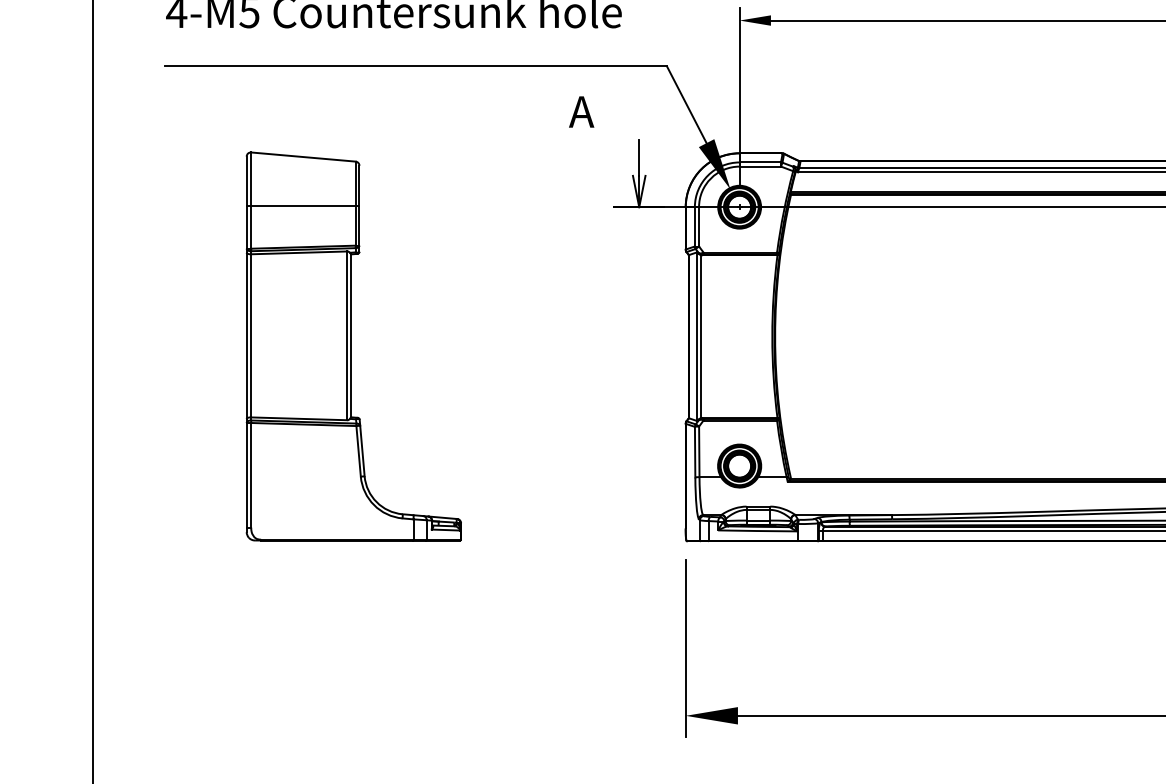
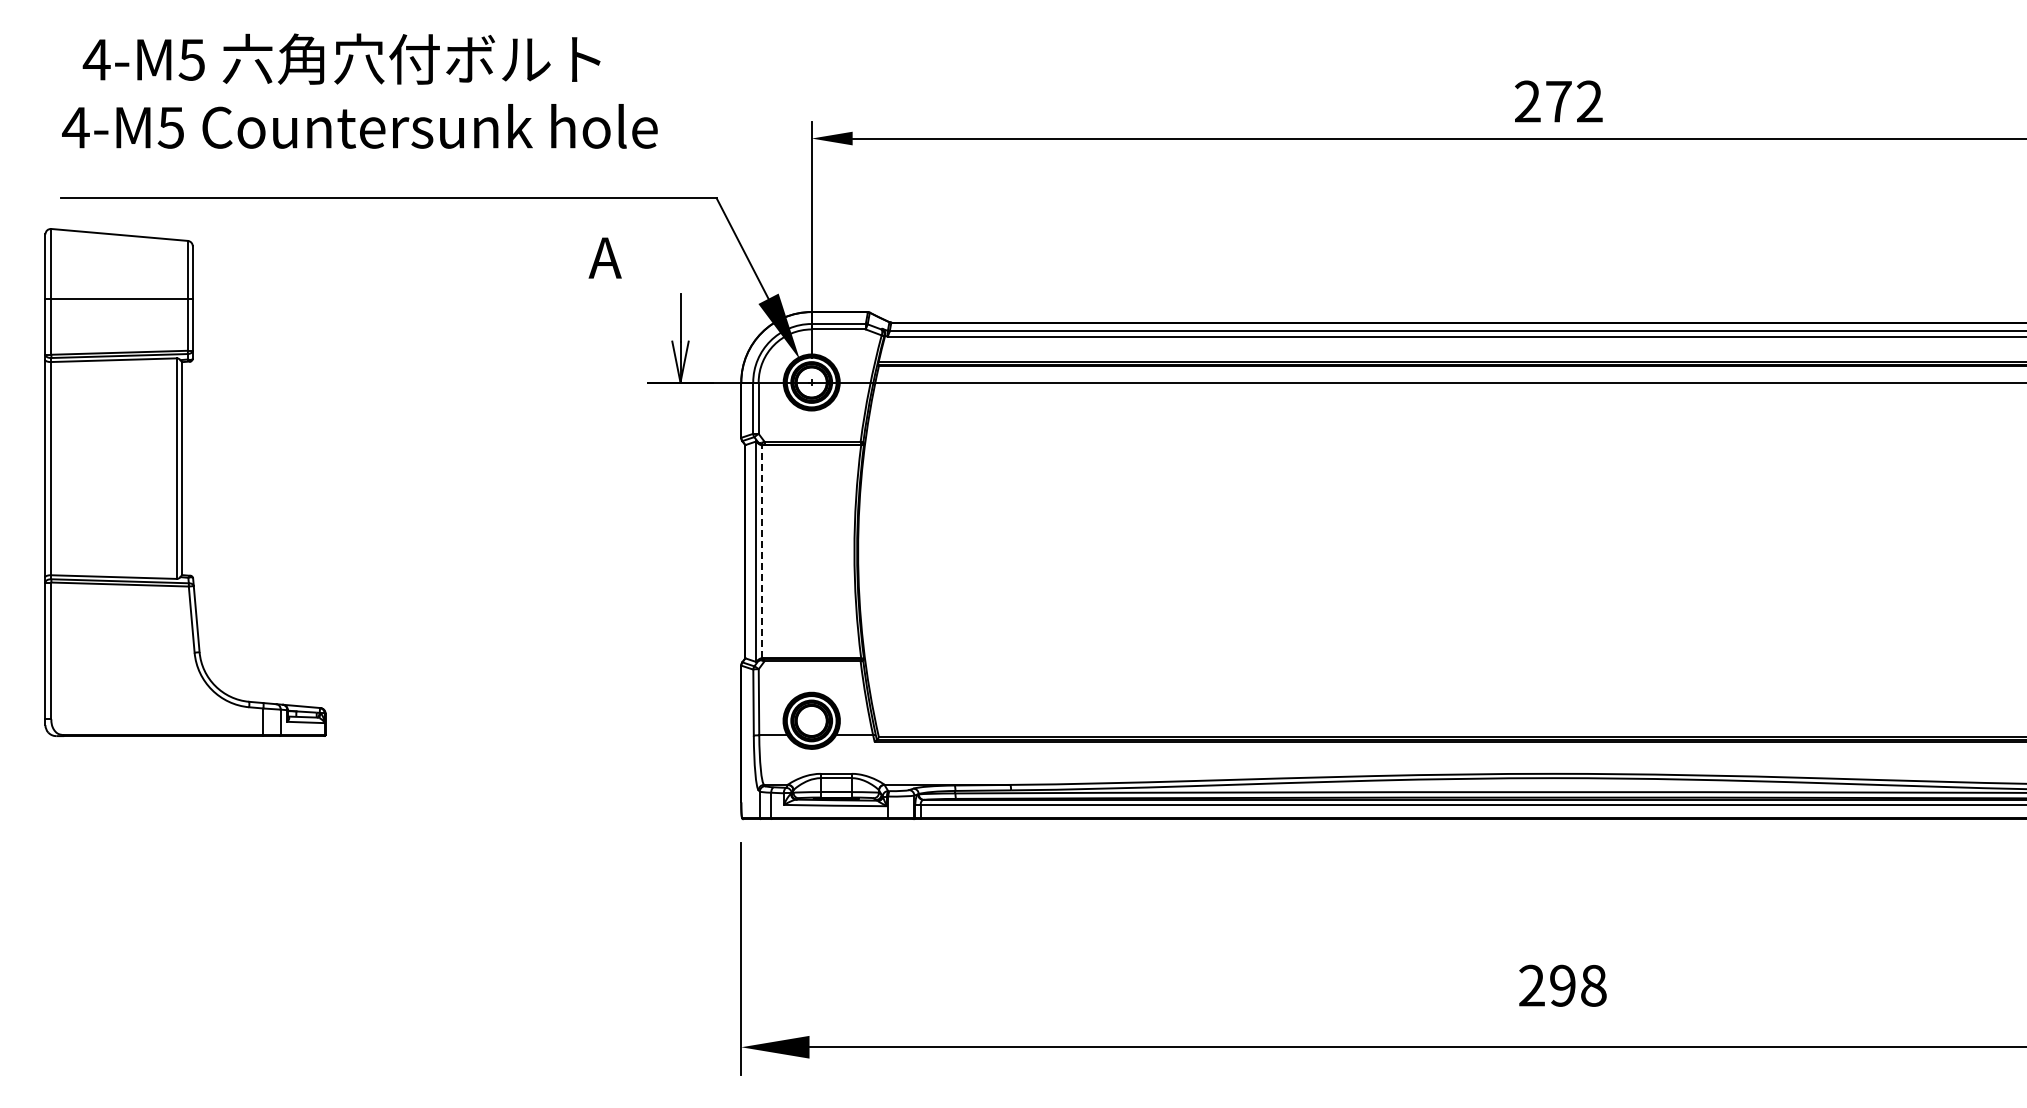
line: (701, 336) -> (761, 551), solid -> dashed
part: (353, 346) -> (185, 482), moved

